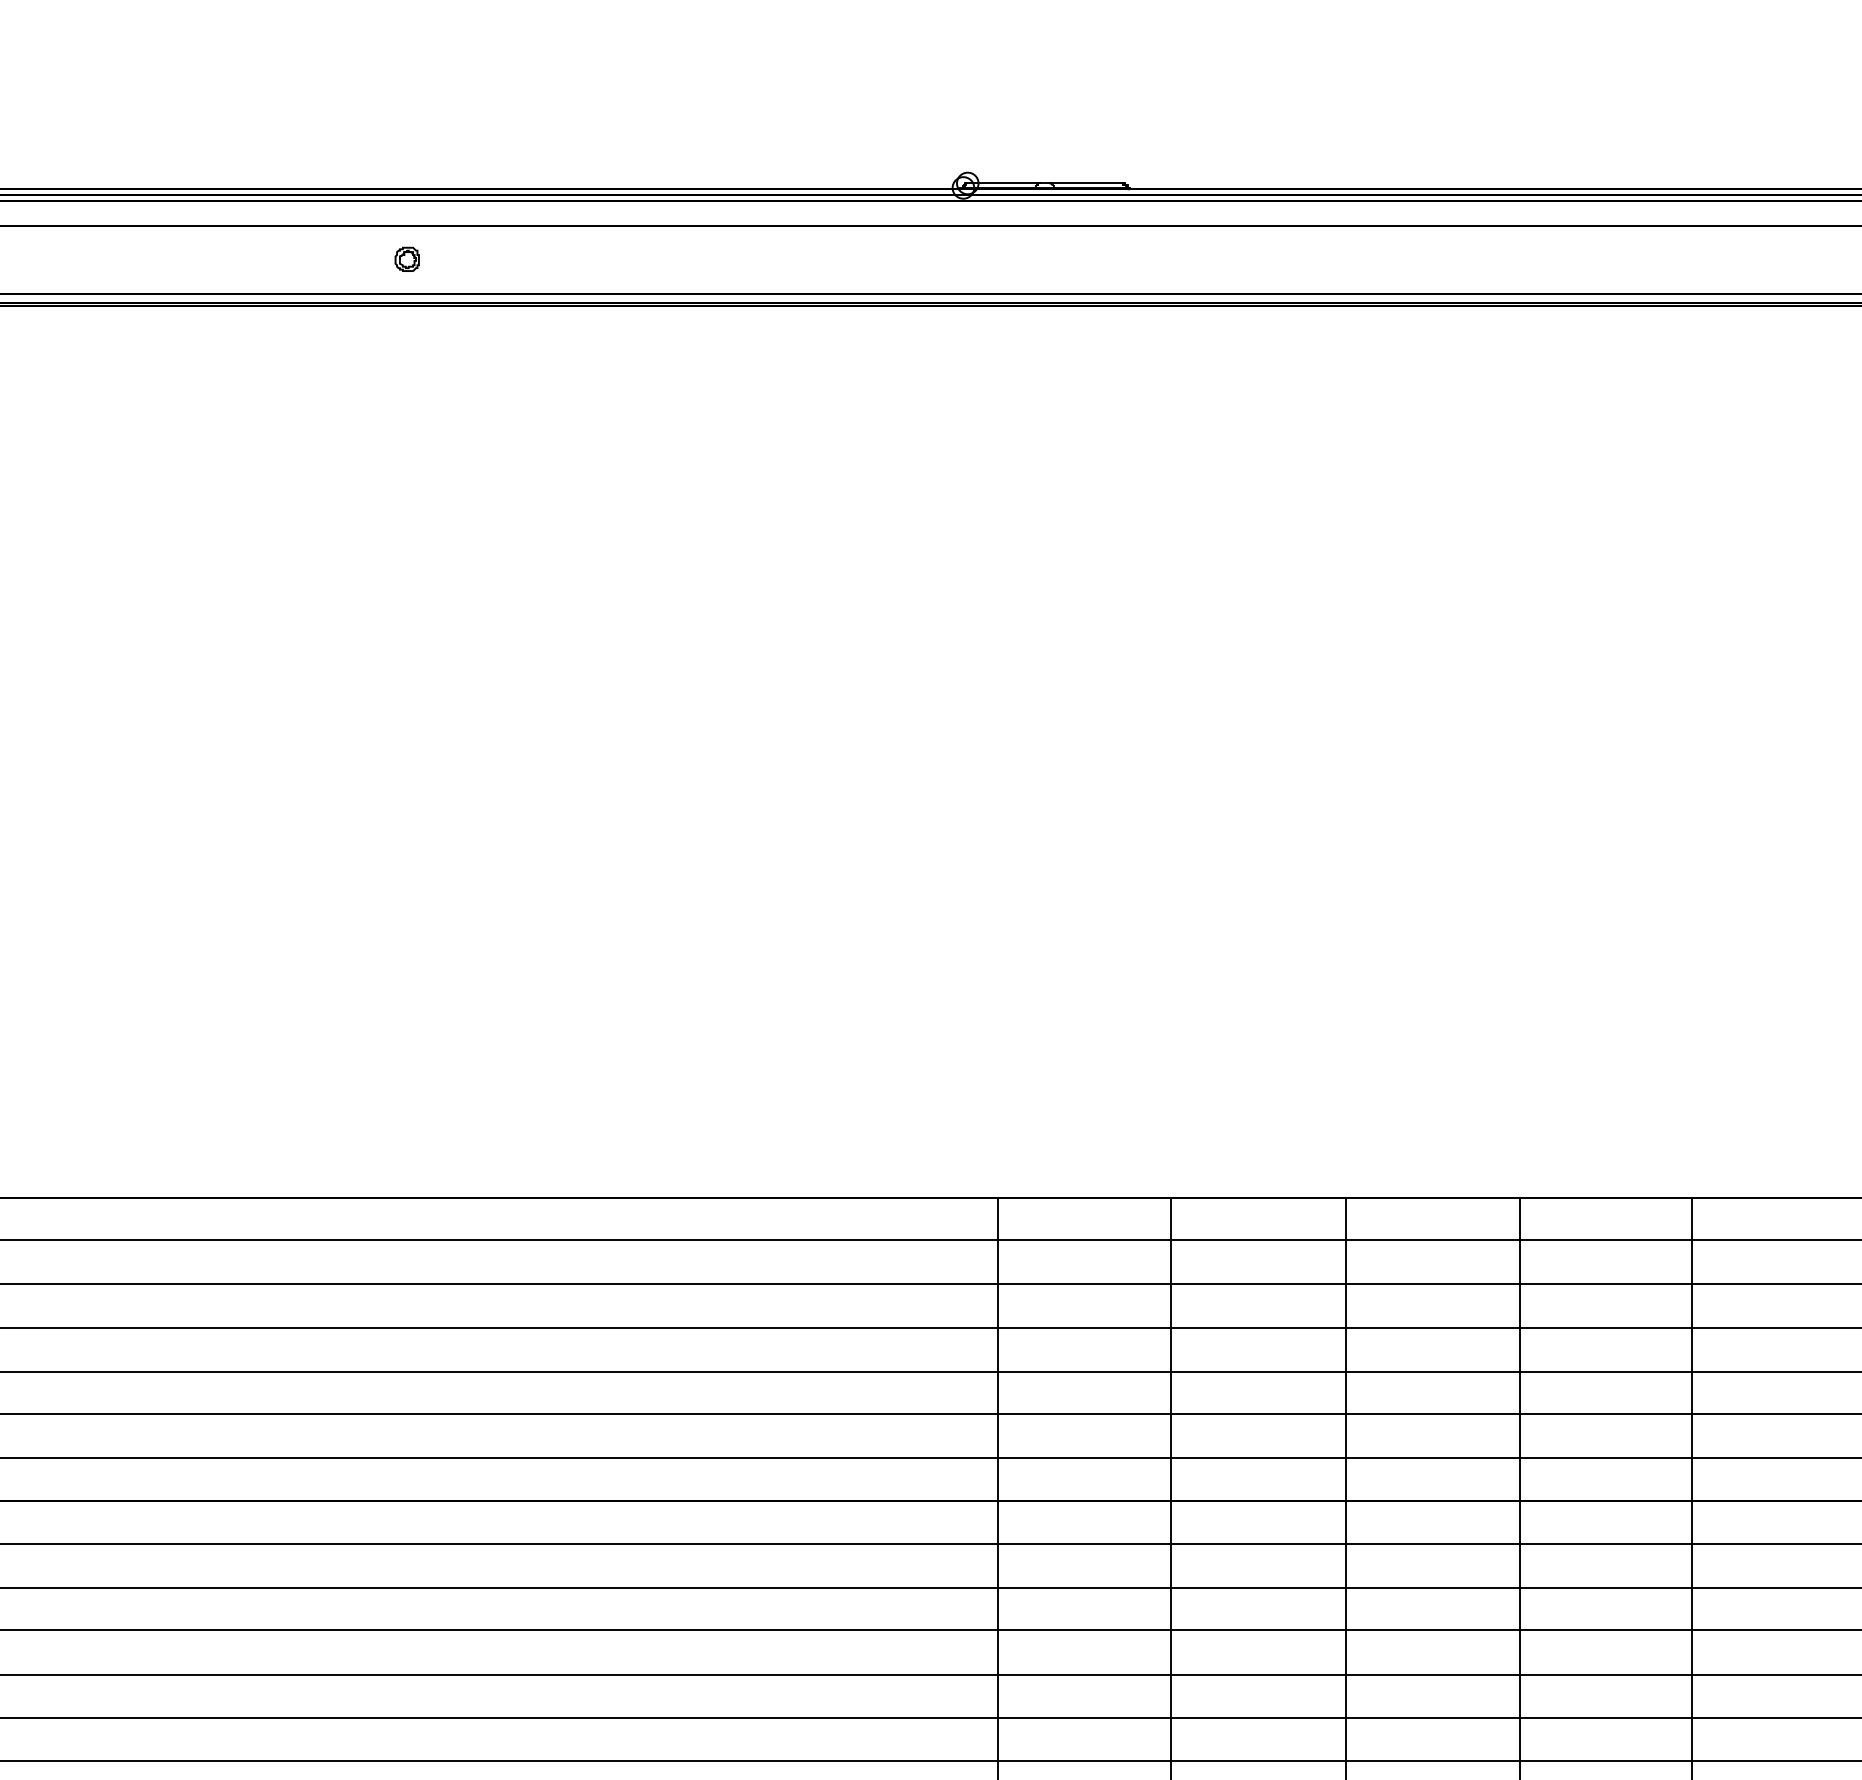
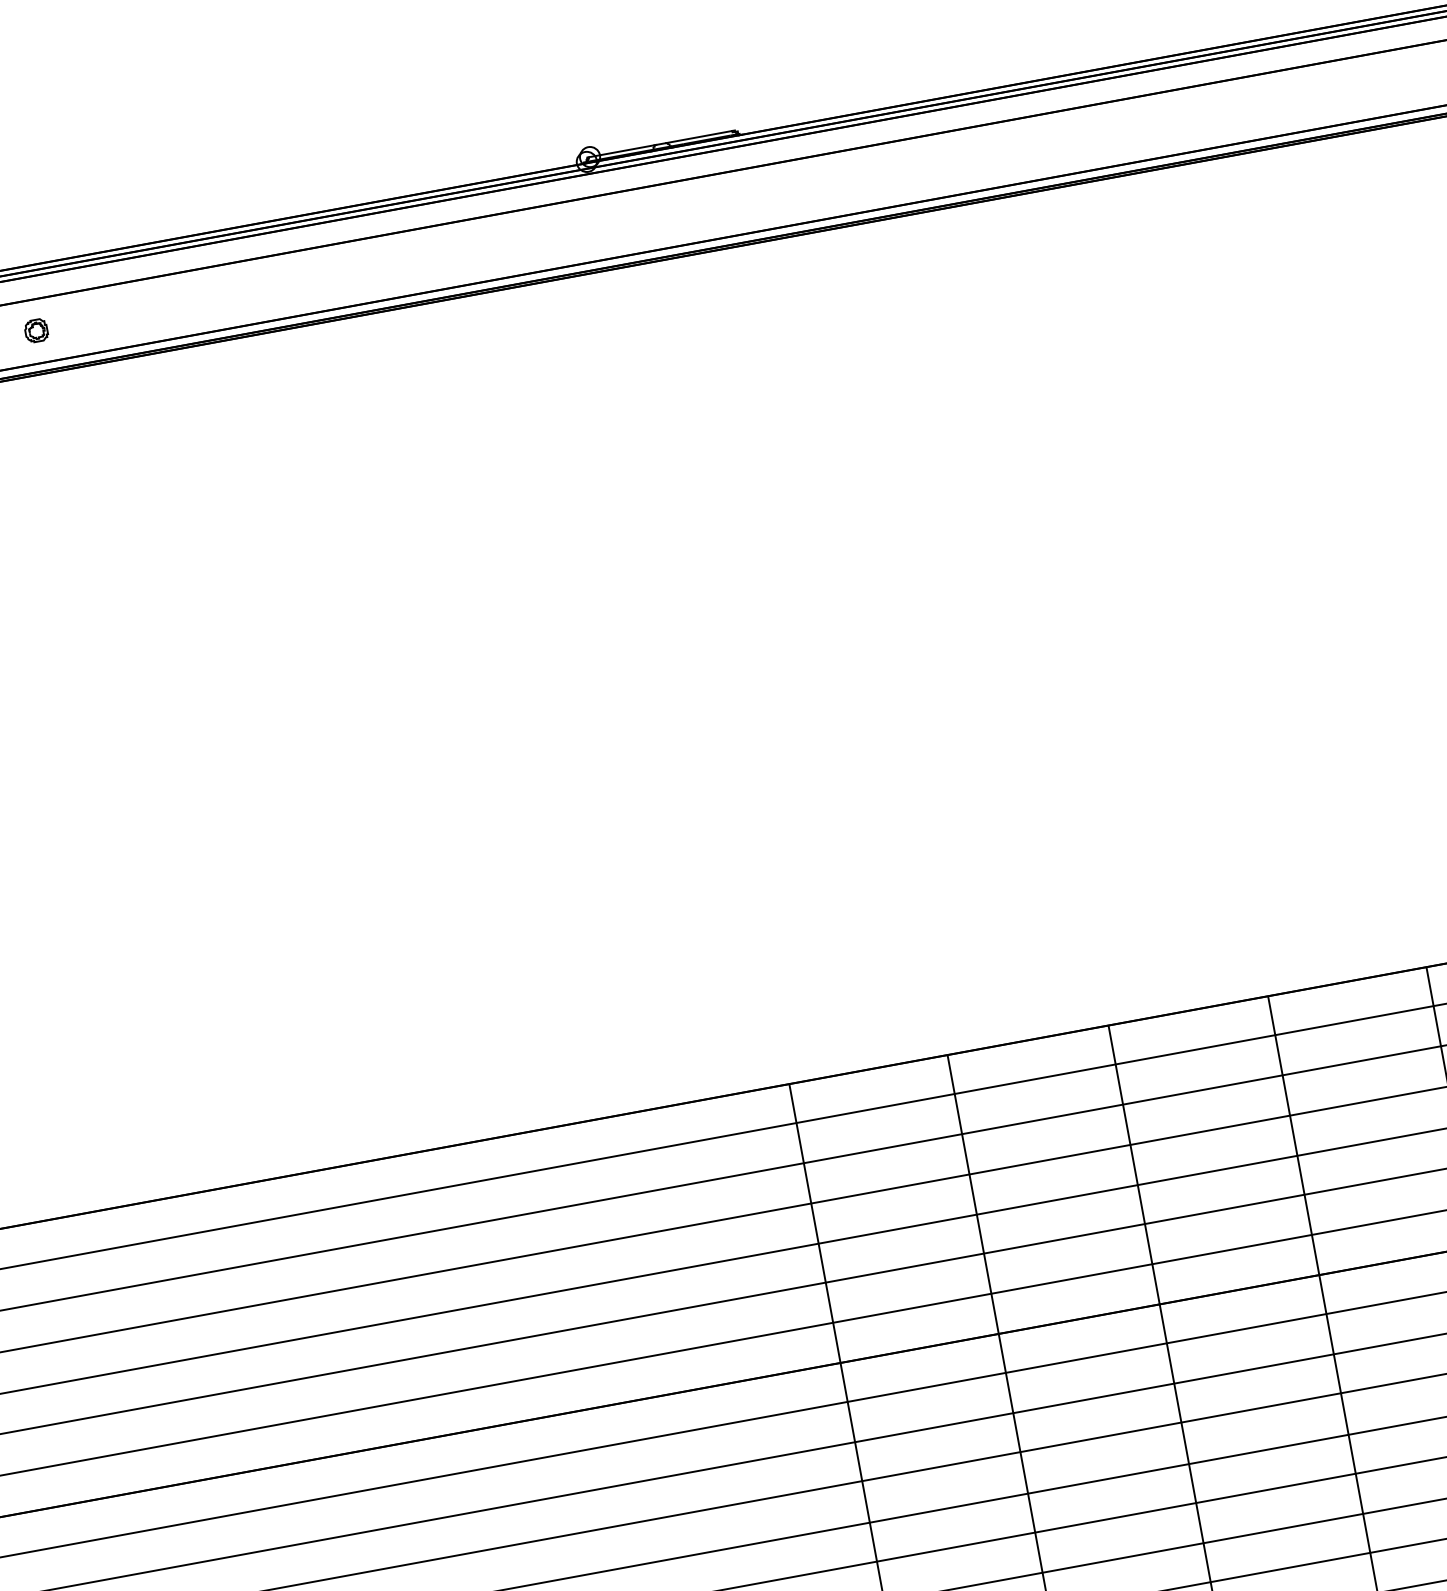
part: (406, 258) -> (35, 330), moved

